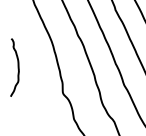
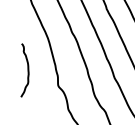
curve: (17, 67) -> (27, 70), moved

